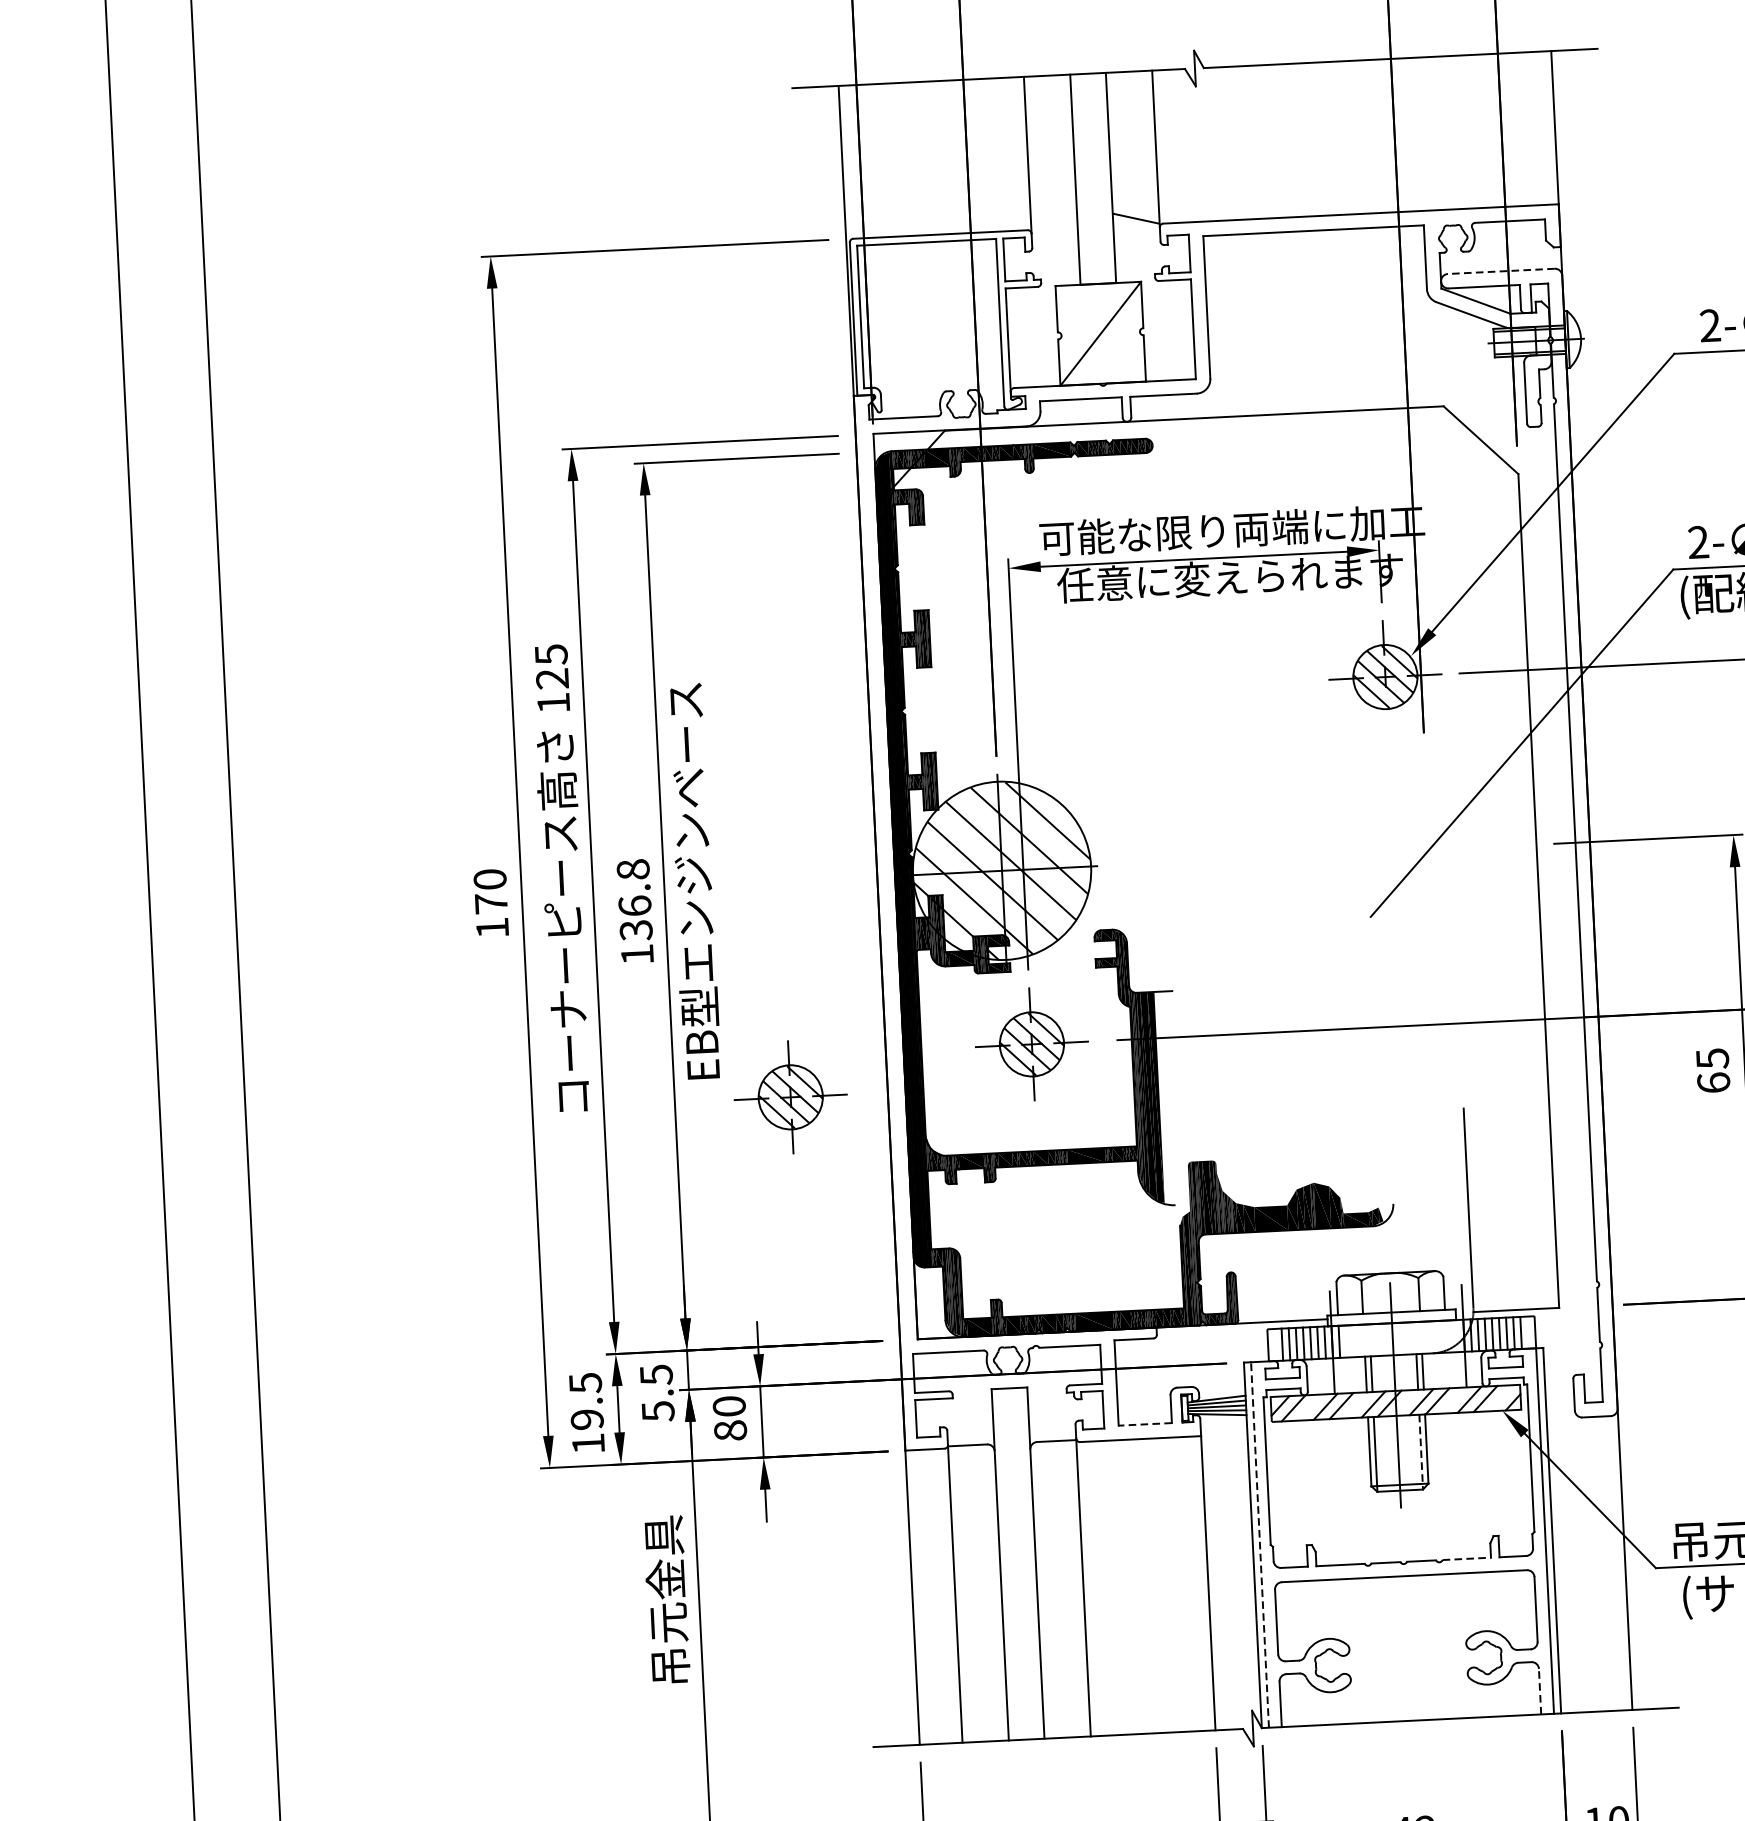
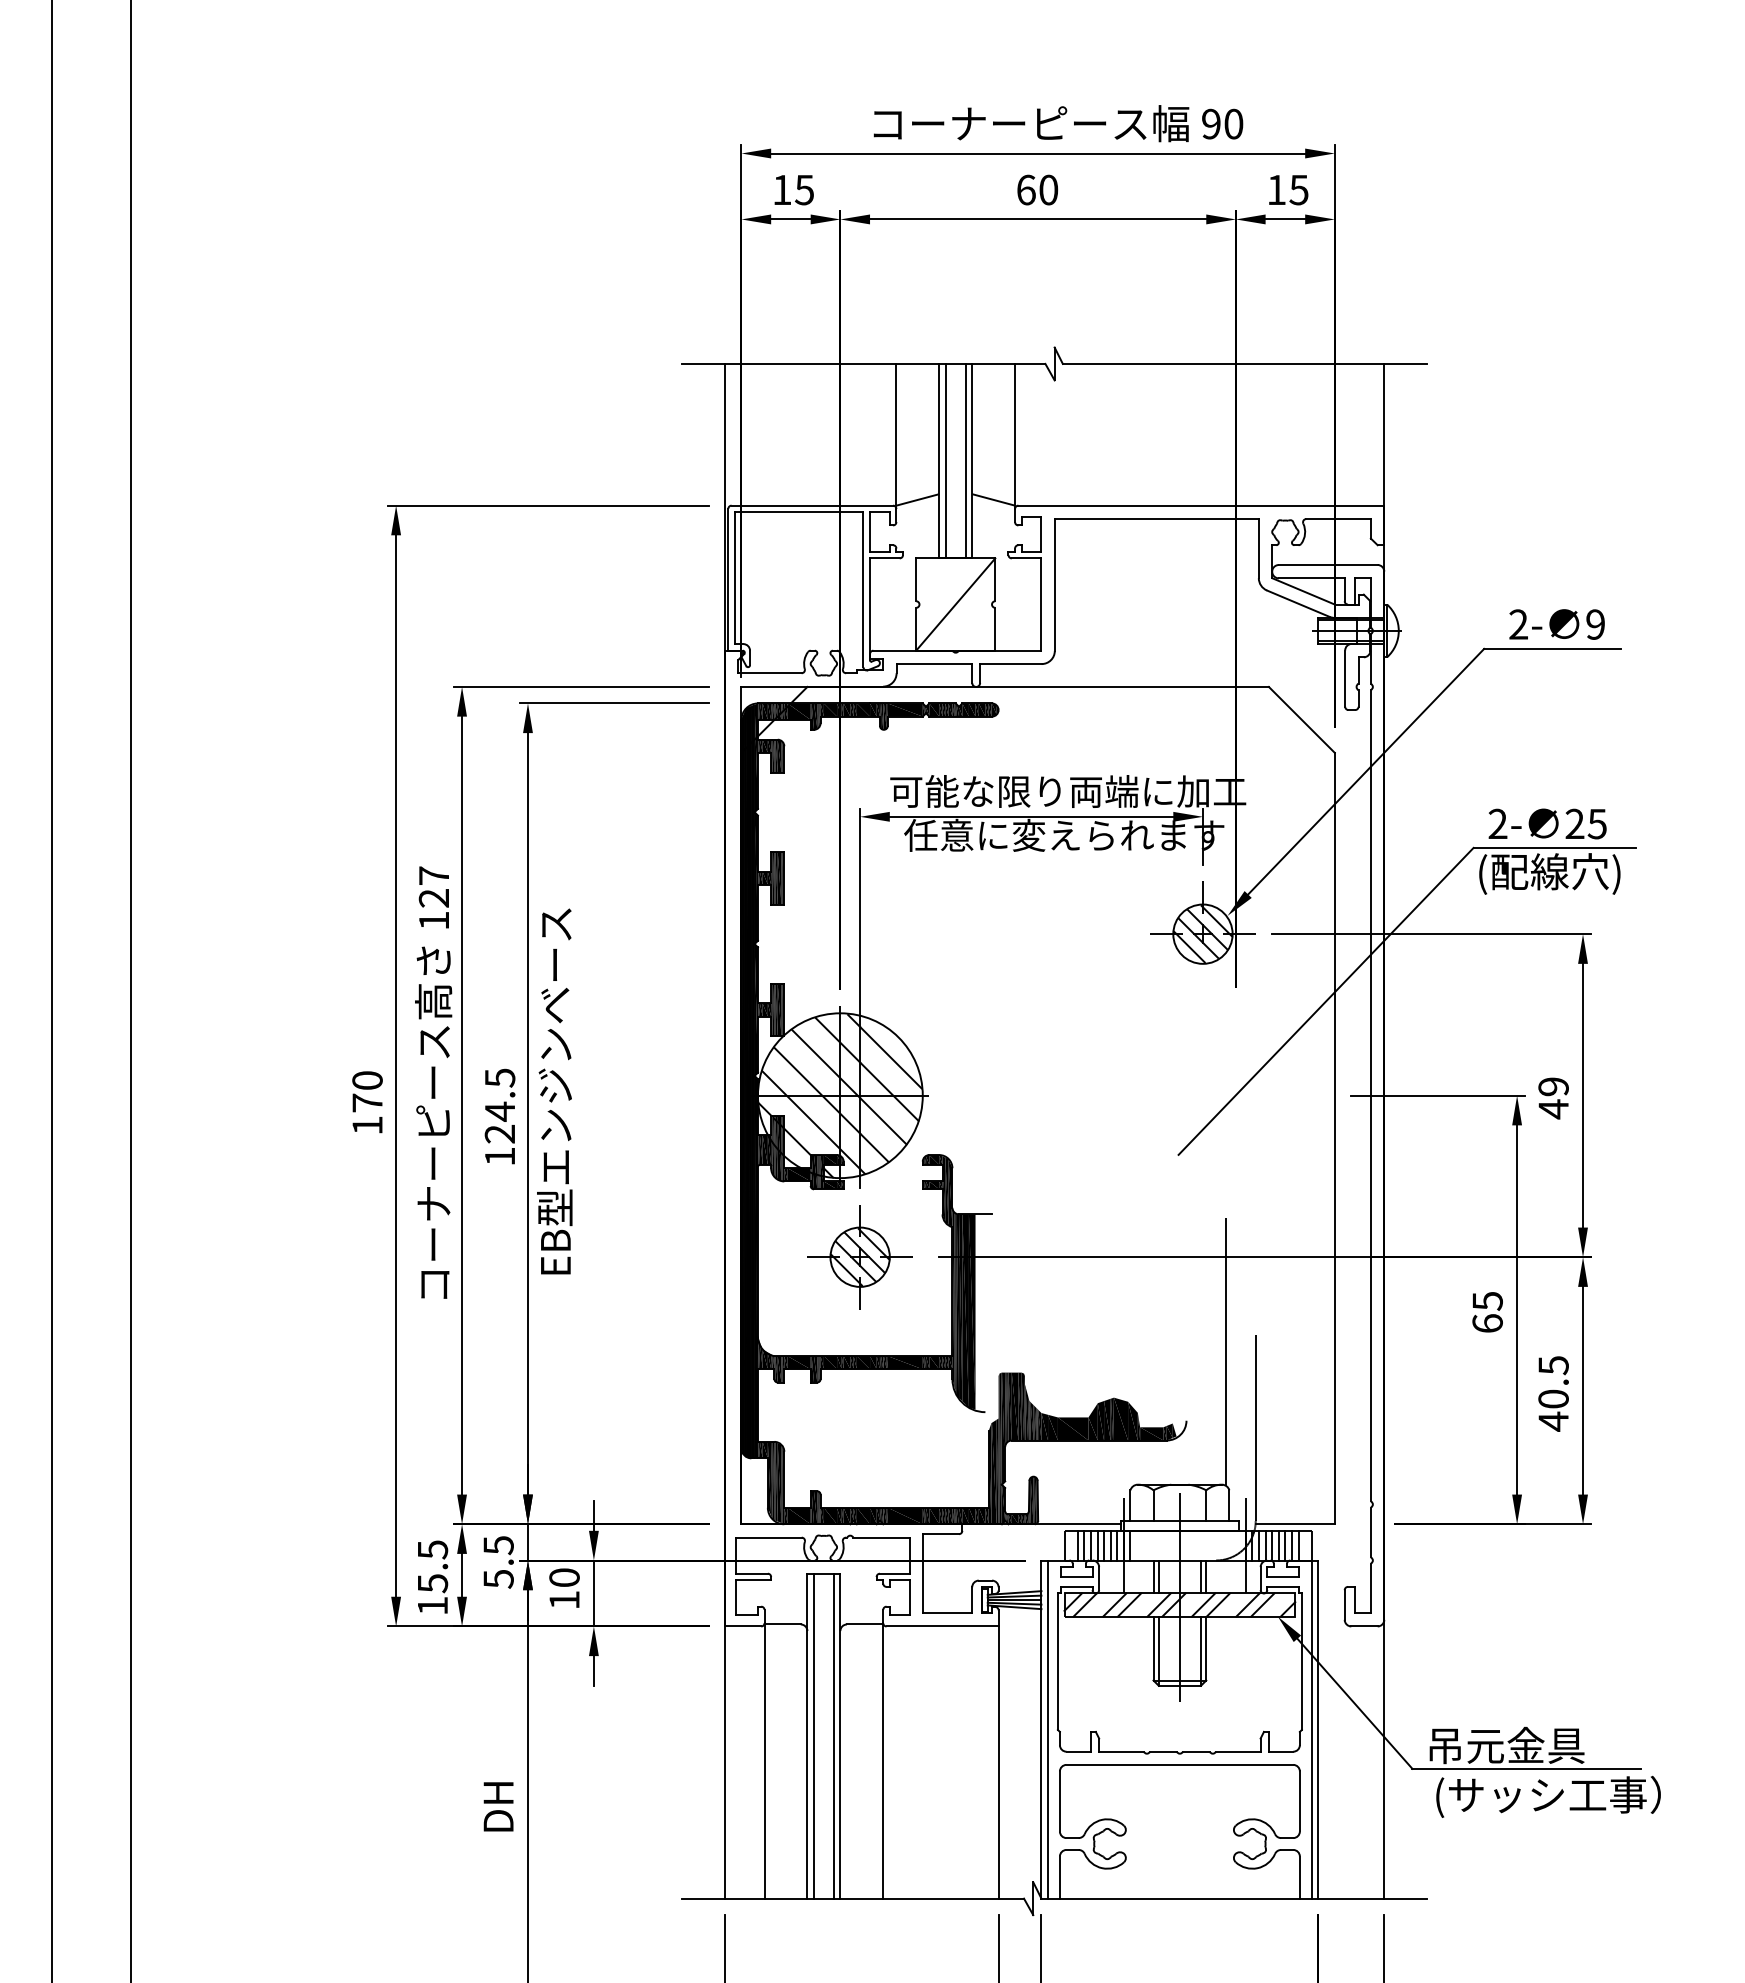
line: (1103, 177) -> (965, 460), added
line: (1082, 178) -> (945, 460), added
line: (1053, 222) -> (917, 499), added
line: (1500, 271) -> (1327, 565), dashed -> solid
text: (551, 654) -> (434, 875), 125 -> 127
text: (634, 899) -> (499, 1105), 136.8 -> 124.5
part: (790, 1097) -> (634, 1295), removed
line: (1432, 1126) -> (1226, 1351), added
text: (586, 1419) -> (432, 1583), 19.5 -> 15.5
line: (1145, 1424) -> (947, 1613), dashed -> solid
text: (730, 1429) -> (564, 1599), 80 -> 10
line: (1421, 1452) -> (1201, 1651), dashed -> solid
line: (1260, 1544) -> (1048, 1729), dashed -> solid
line: (1467, 1558) -> (1238, 1751), dashed -> solid
line: (1028, 1562) -> (833, 1735), added
line: (1007, 1563) -> (814, 1735), added
text: (666, 1599) -> (497, 1753), 吊元金具 -> DH
line: (1539, 1691) -> (1299, 1877), dashed -> solid

